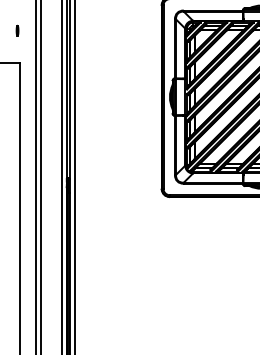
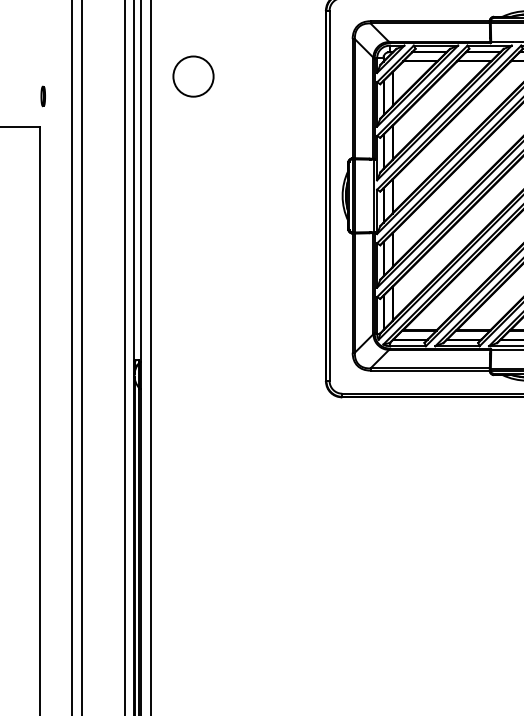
part: (17, 30) -> (43, 95), moved
circle: (95, 37) -> (192, 75), added

